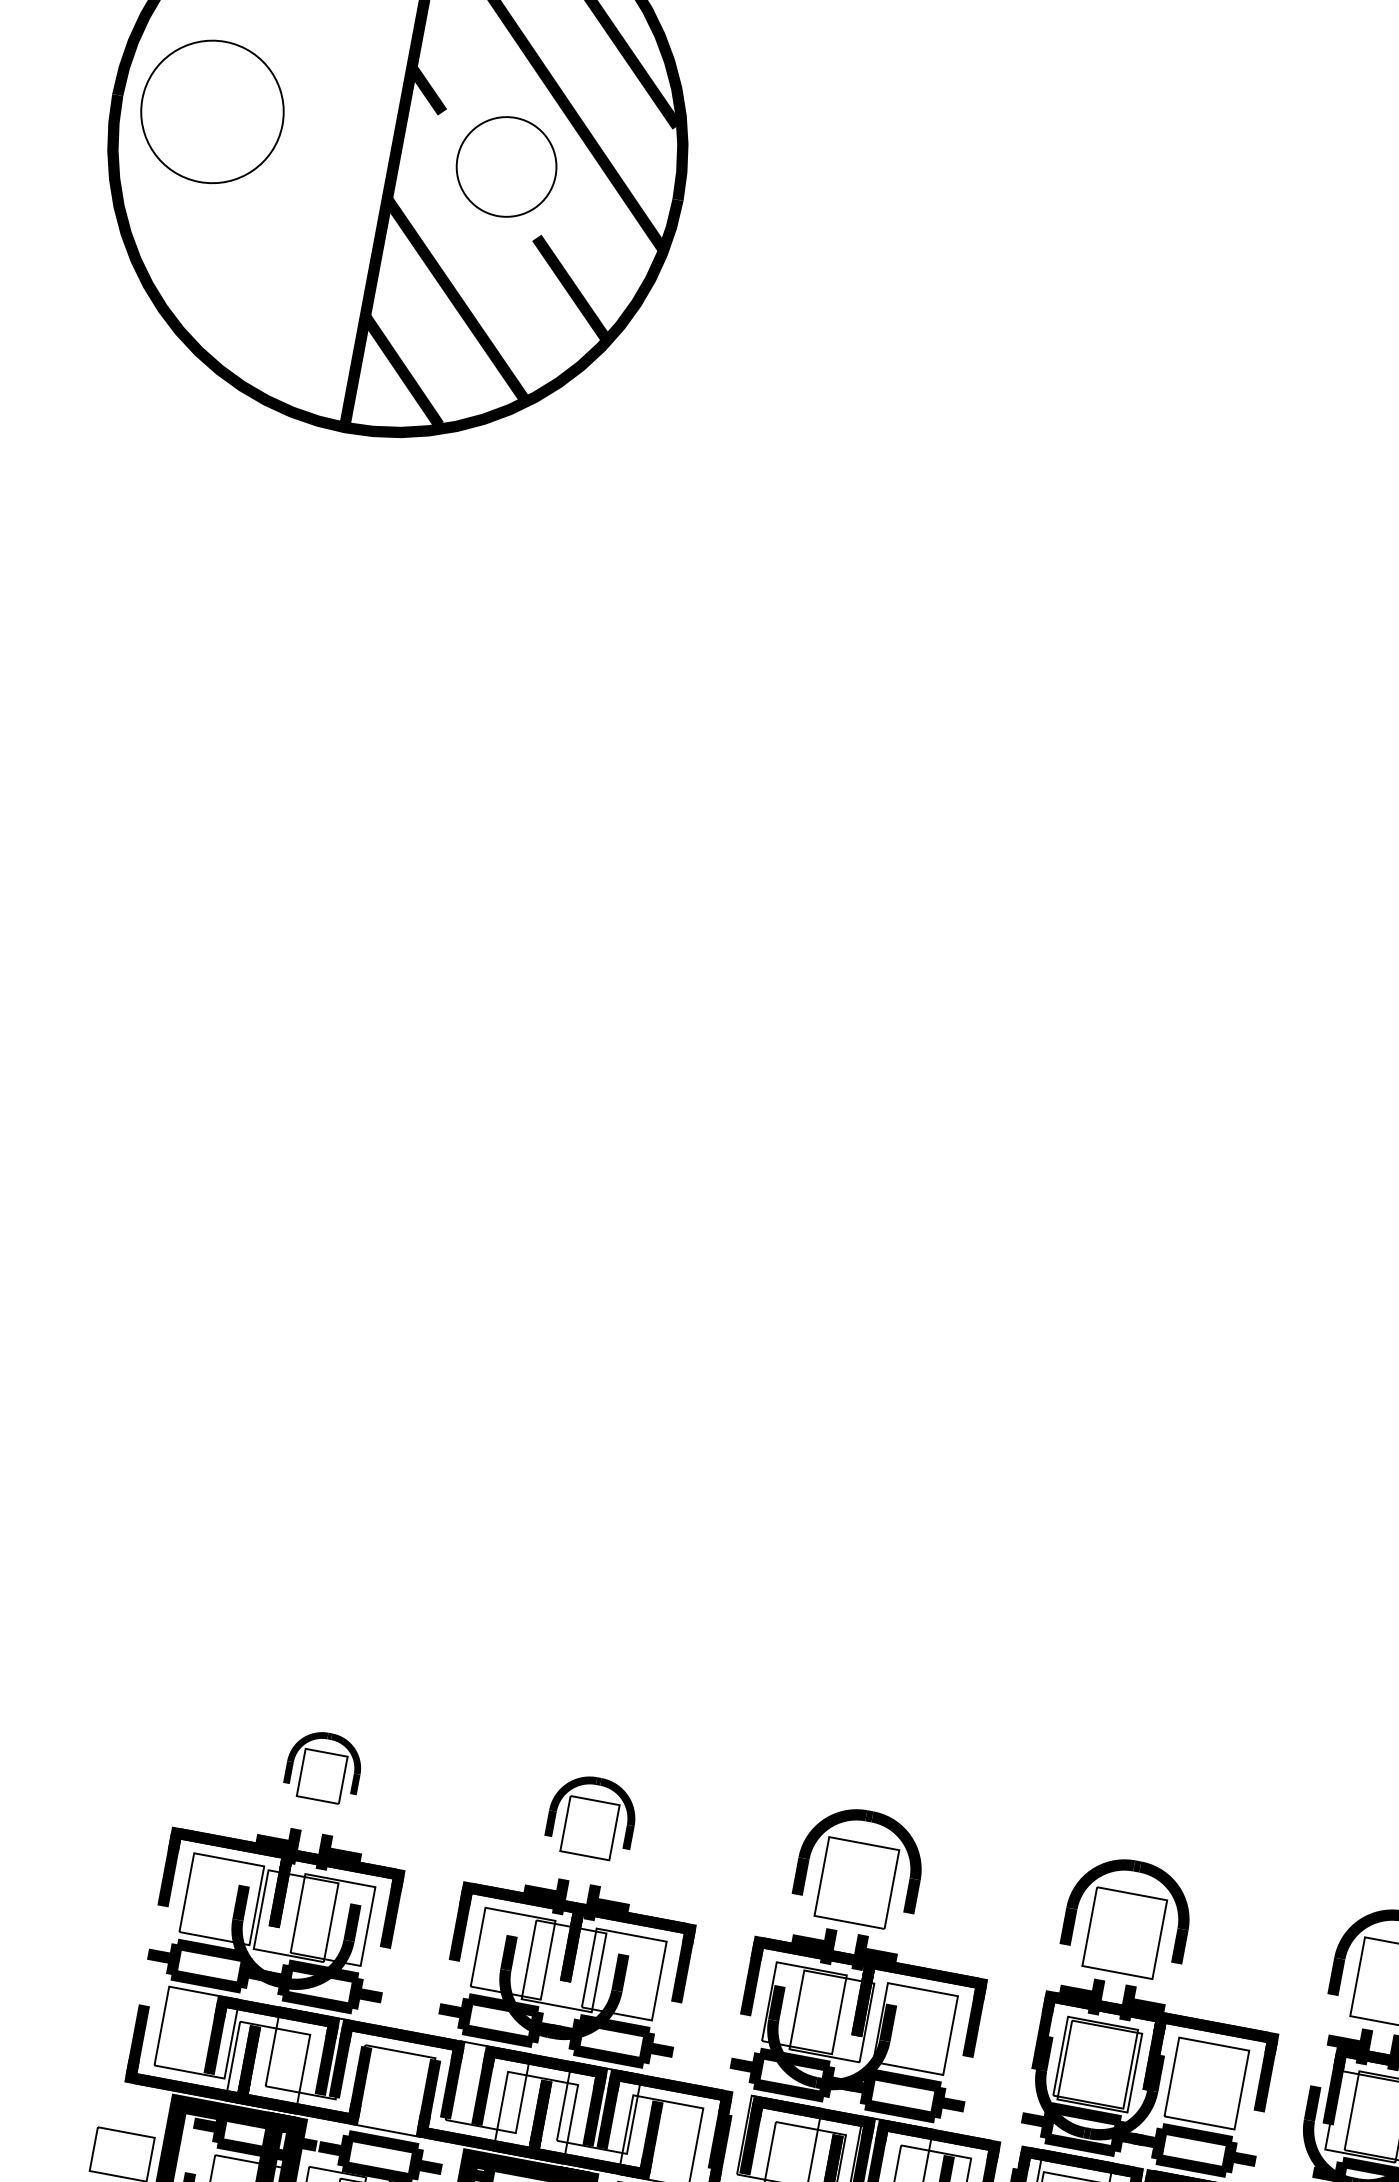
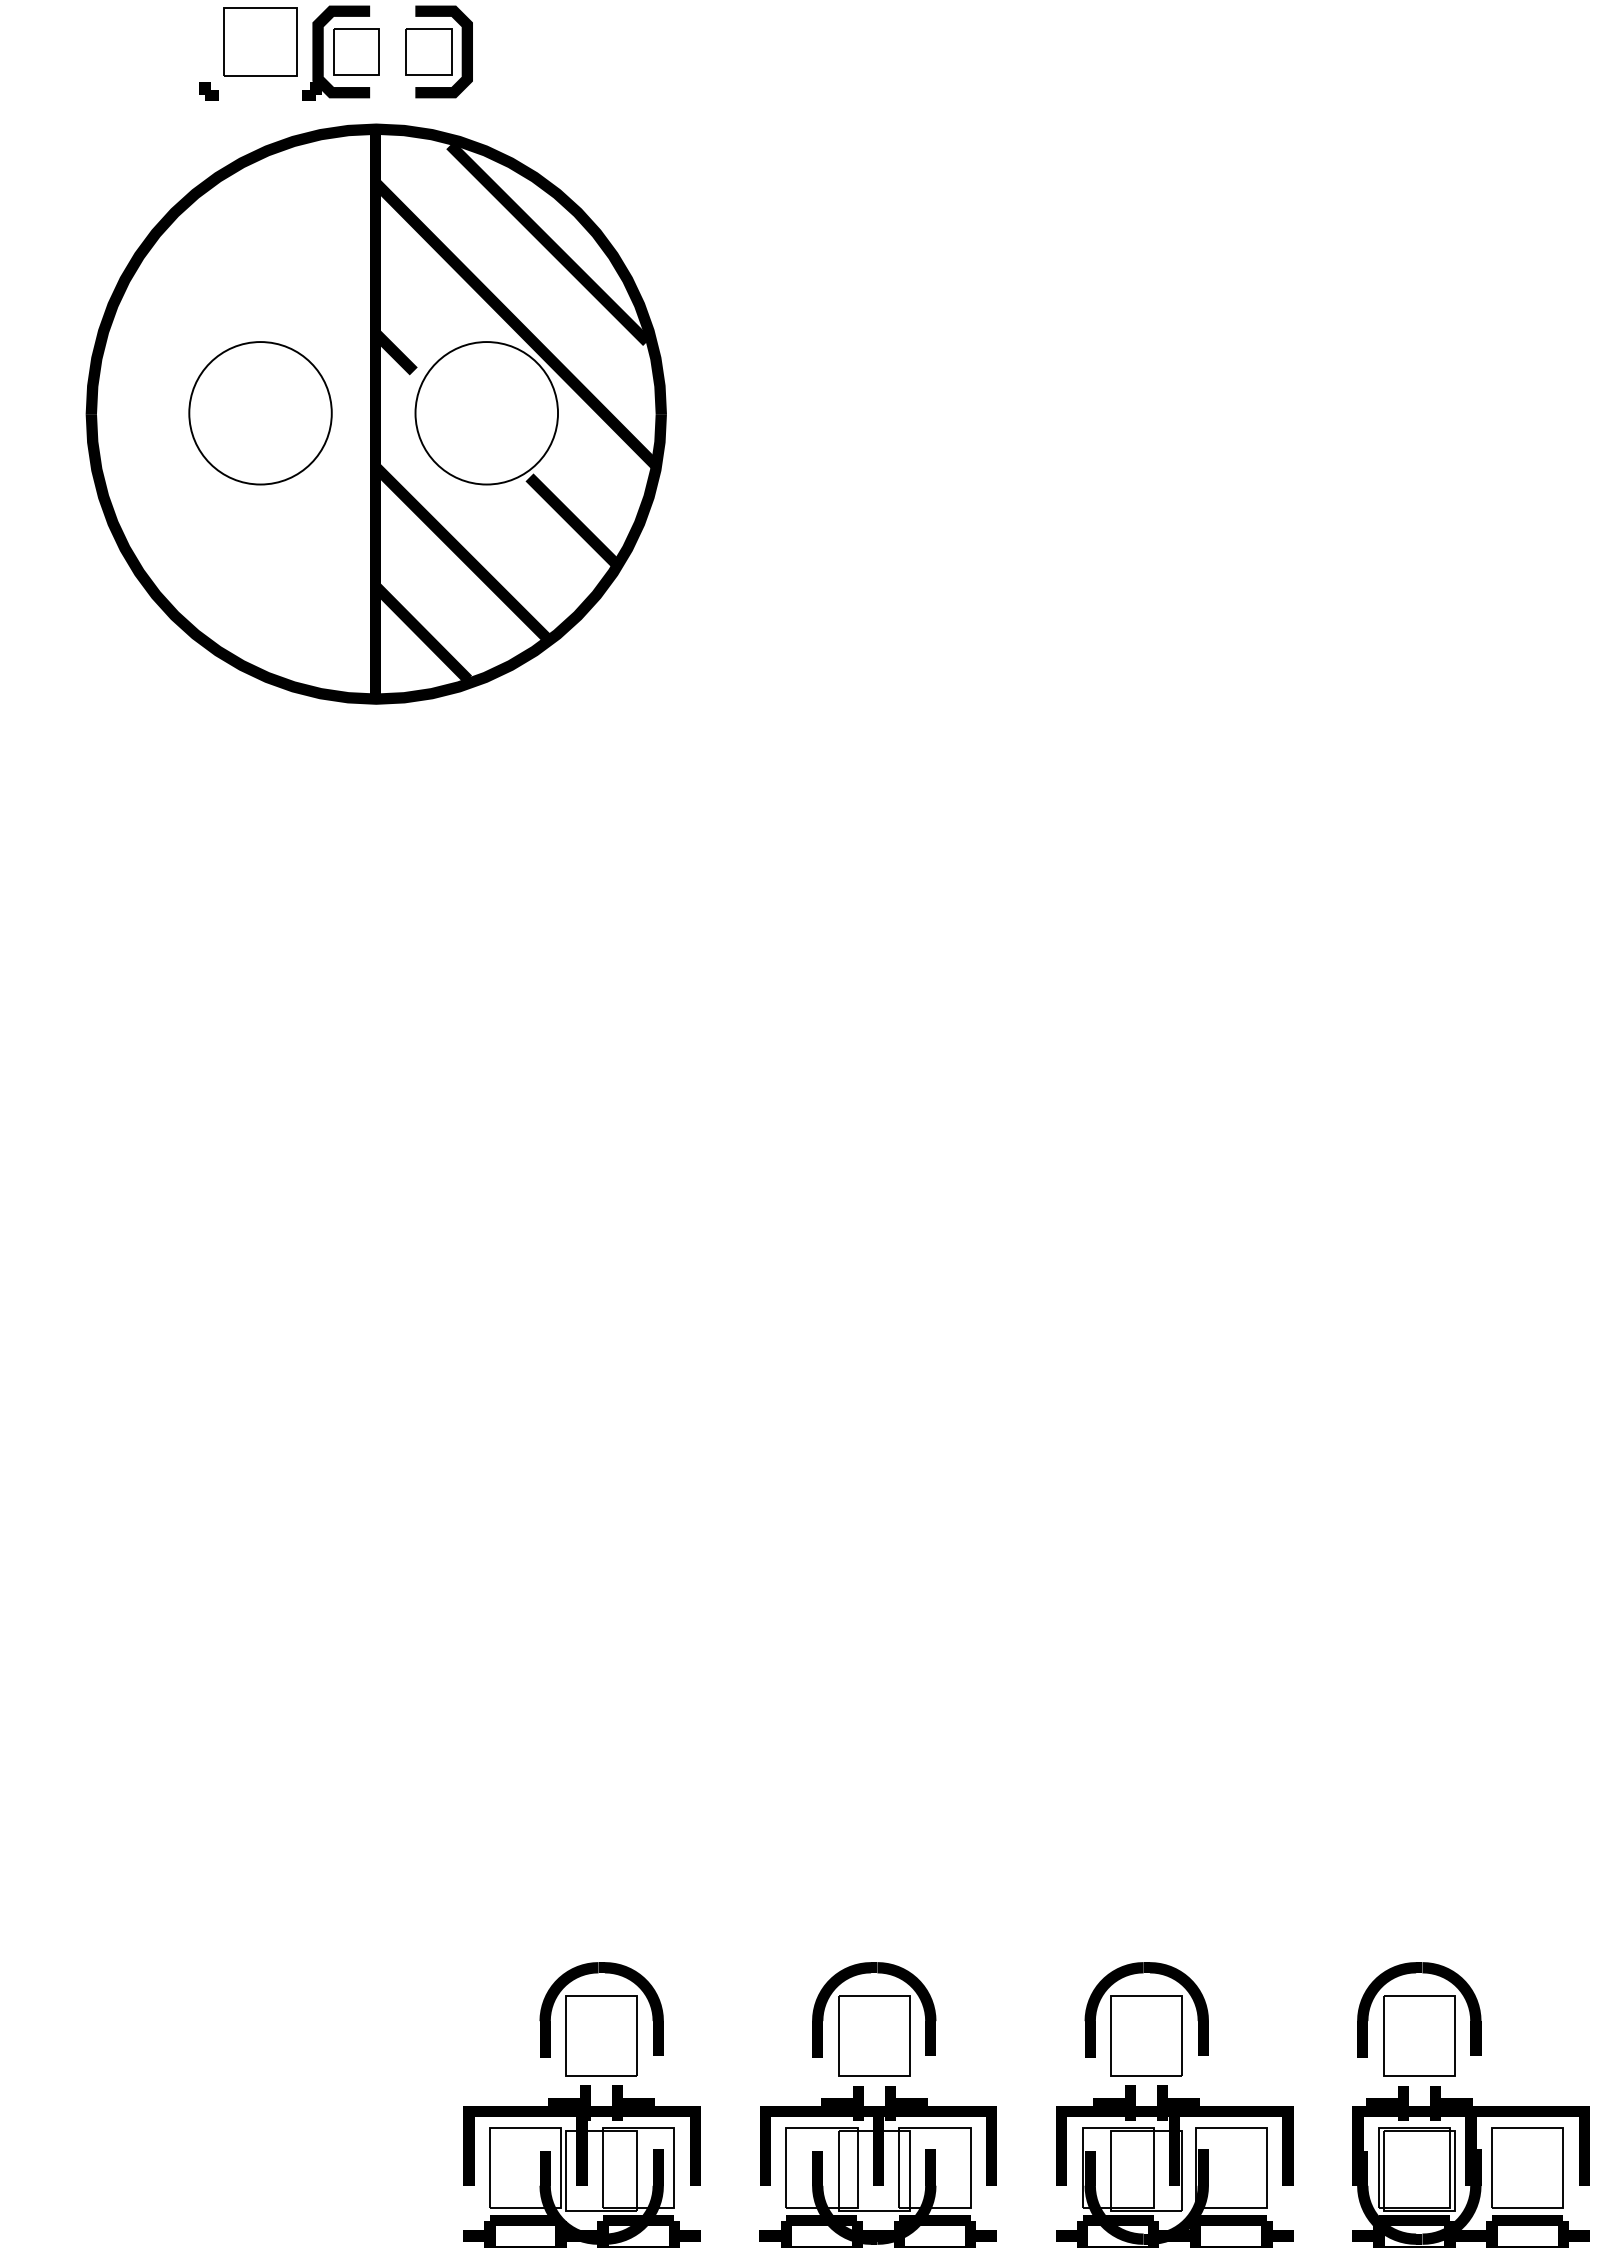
circle: (212, 112) -> (260, 413), moved
circle: (506, 167) -> (486, 413), size x1.43
part: (323, 1766) -> (601, 2019), size x1.67
part: (592, 1817) -> (874, 2019), size x1.43

